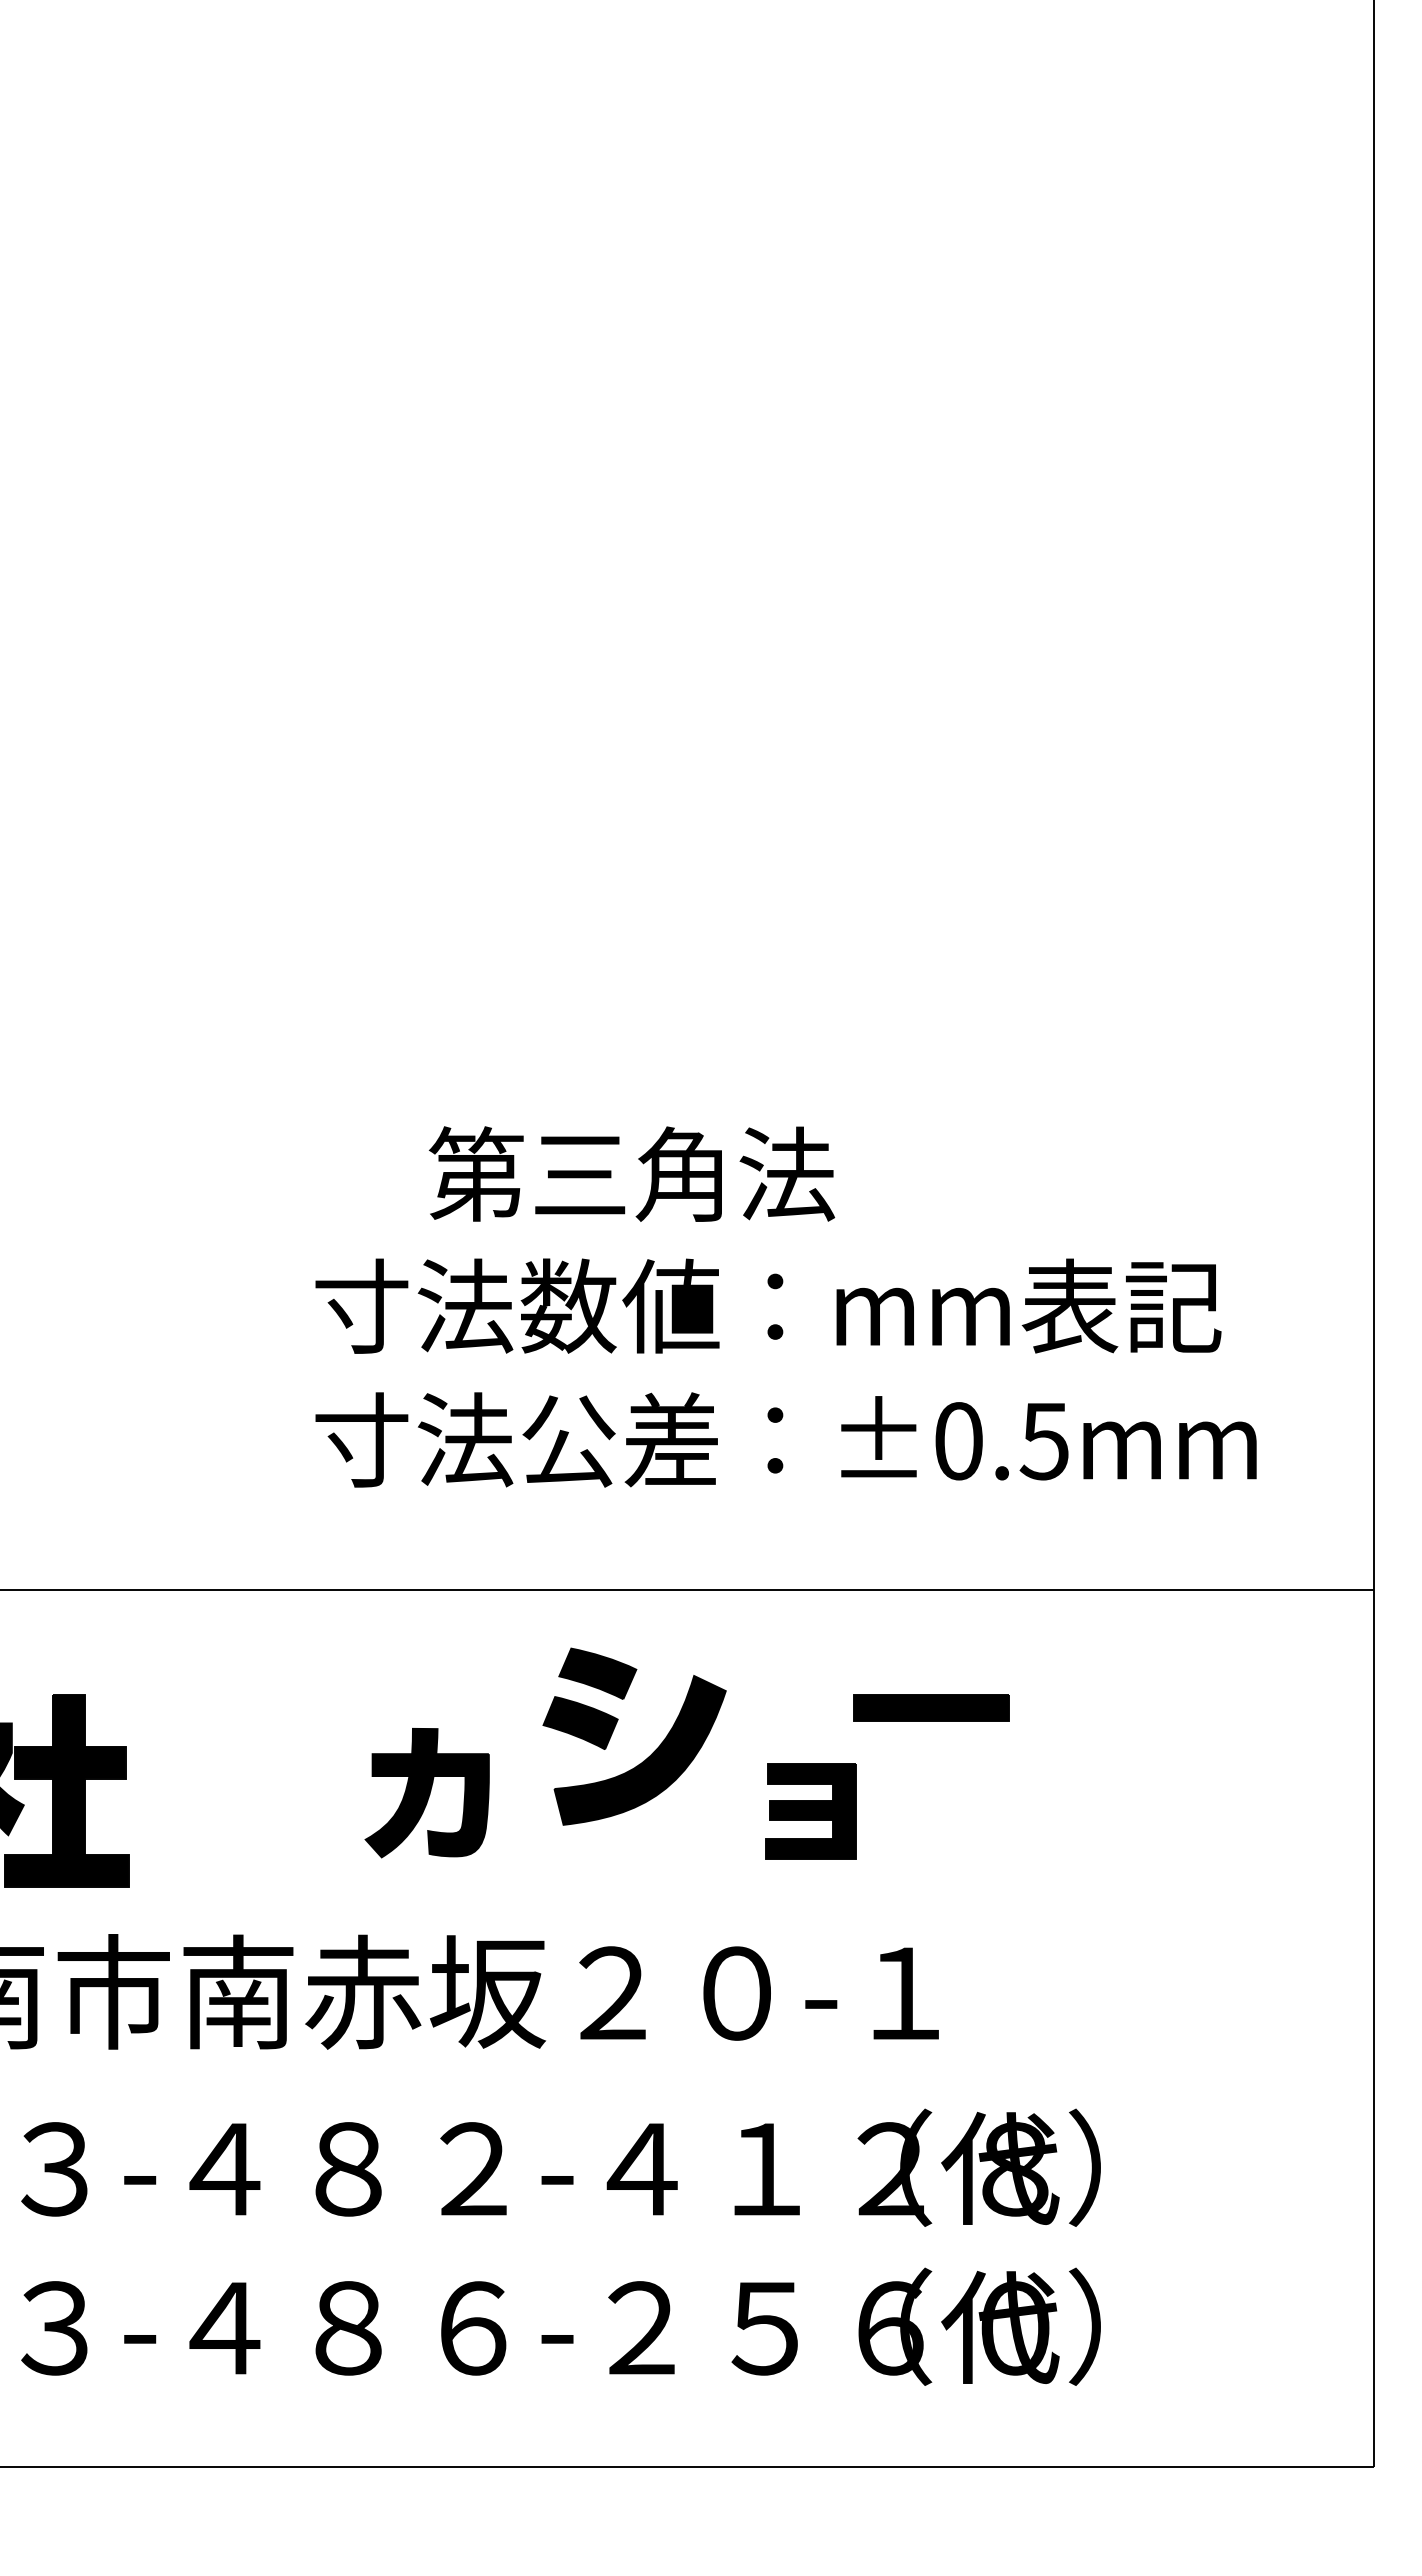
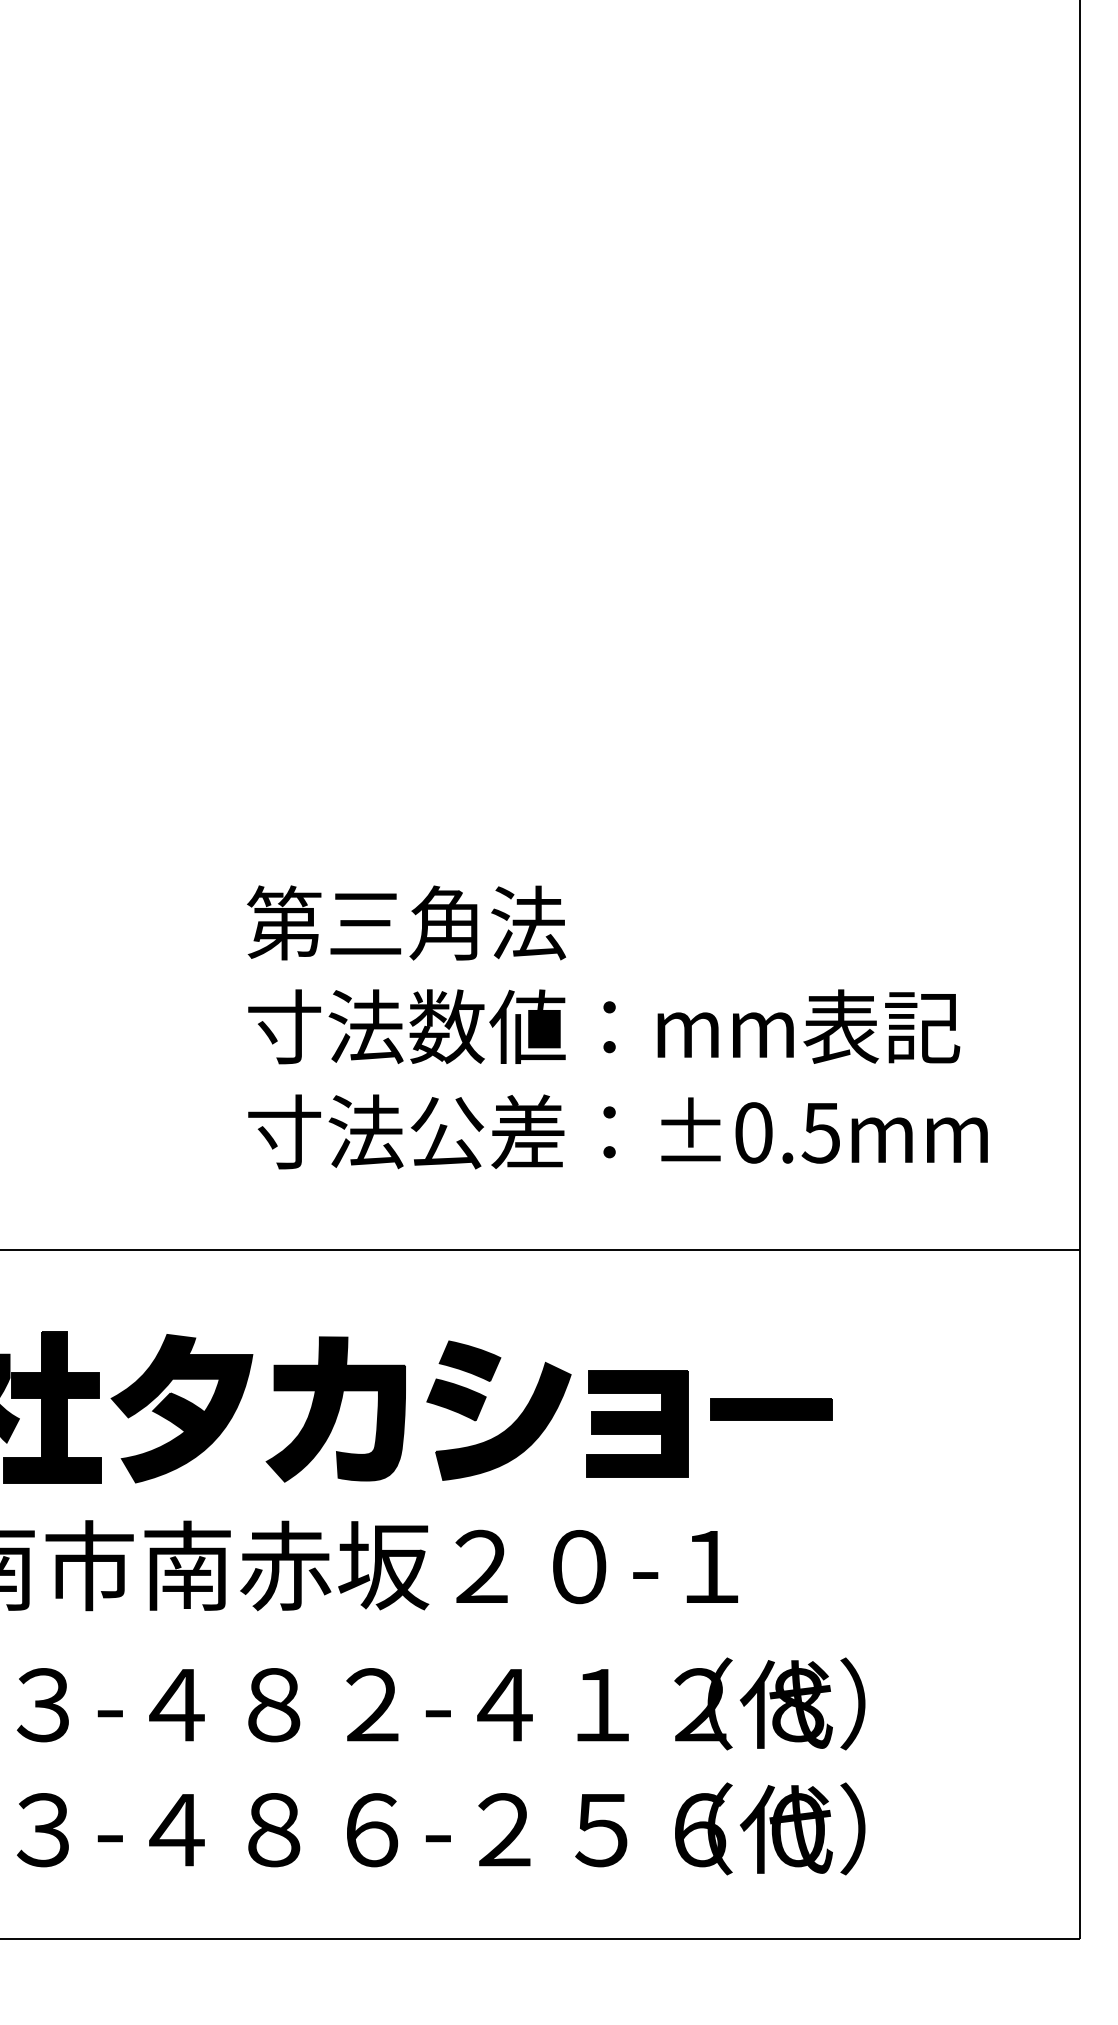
text: (631, 1173) -> (406, 922), moved
part: (931, 1707) -> (771, 1408), moved
part: (615, 1727) -> (483, 1403), moved
part: (230, 1791) -> (181, 1408), added
part: (427, 1792) -> (336, 1408), size x1.43
part: (810, 1811) -> (637, 1423), size x1.43

